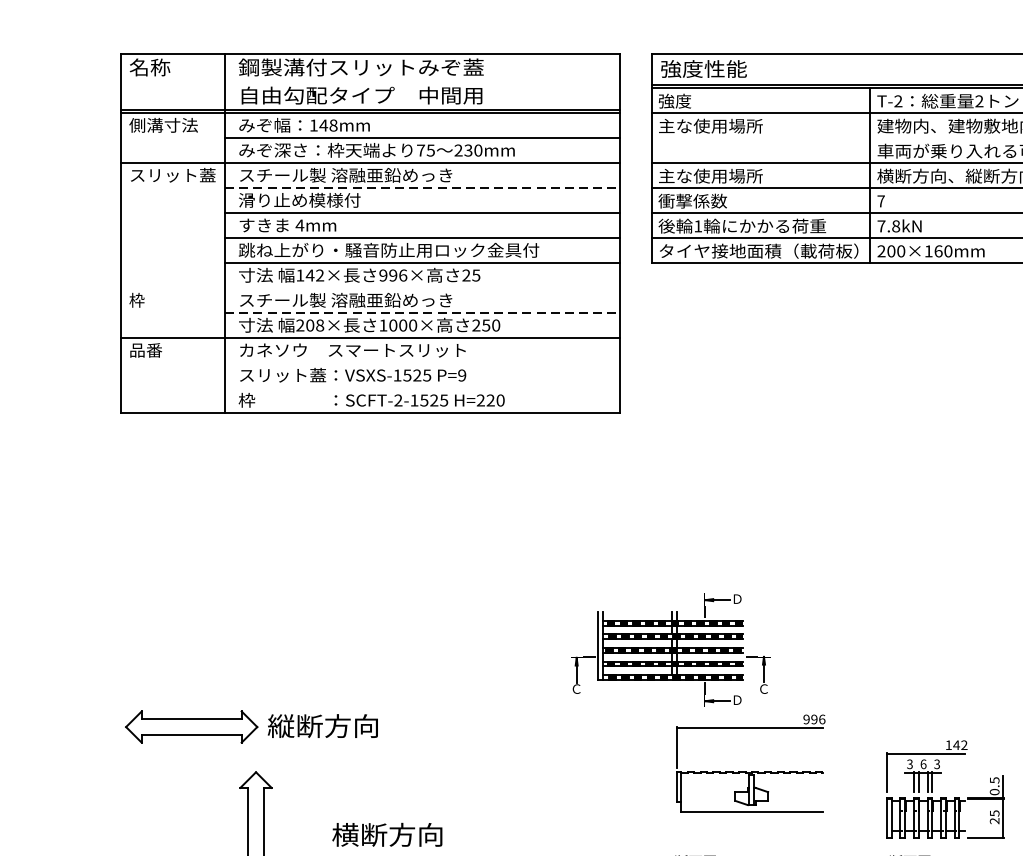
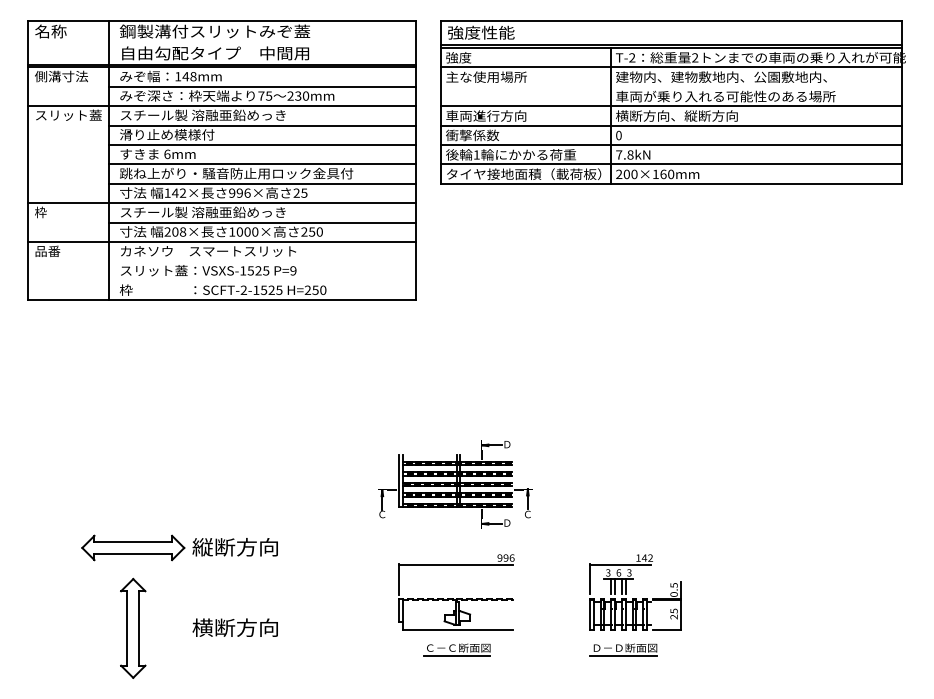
text: (710, 175) -> (486, 115), 主な使用場所 -> 車両進行方向
line: (422, 188) -> (262, 125), dashed -> solid
text: (880, 201) -> (618, 135), 7 -> 0
text: (300, 225) -> (167, 154), 4mm -> 6mm
line: (370, 288) -> (222, 203), added
line: (422, 313) -> (262, 222), dashed -> solid
text: (490, 399) -> (315, 289), H=220 -> H=250
part: (251, 726) -> (179, 547), moved
part: (750, 763) -> (456, 592), moved
part: (944, 789) -> (635, 592), moved

